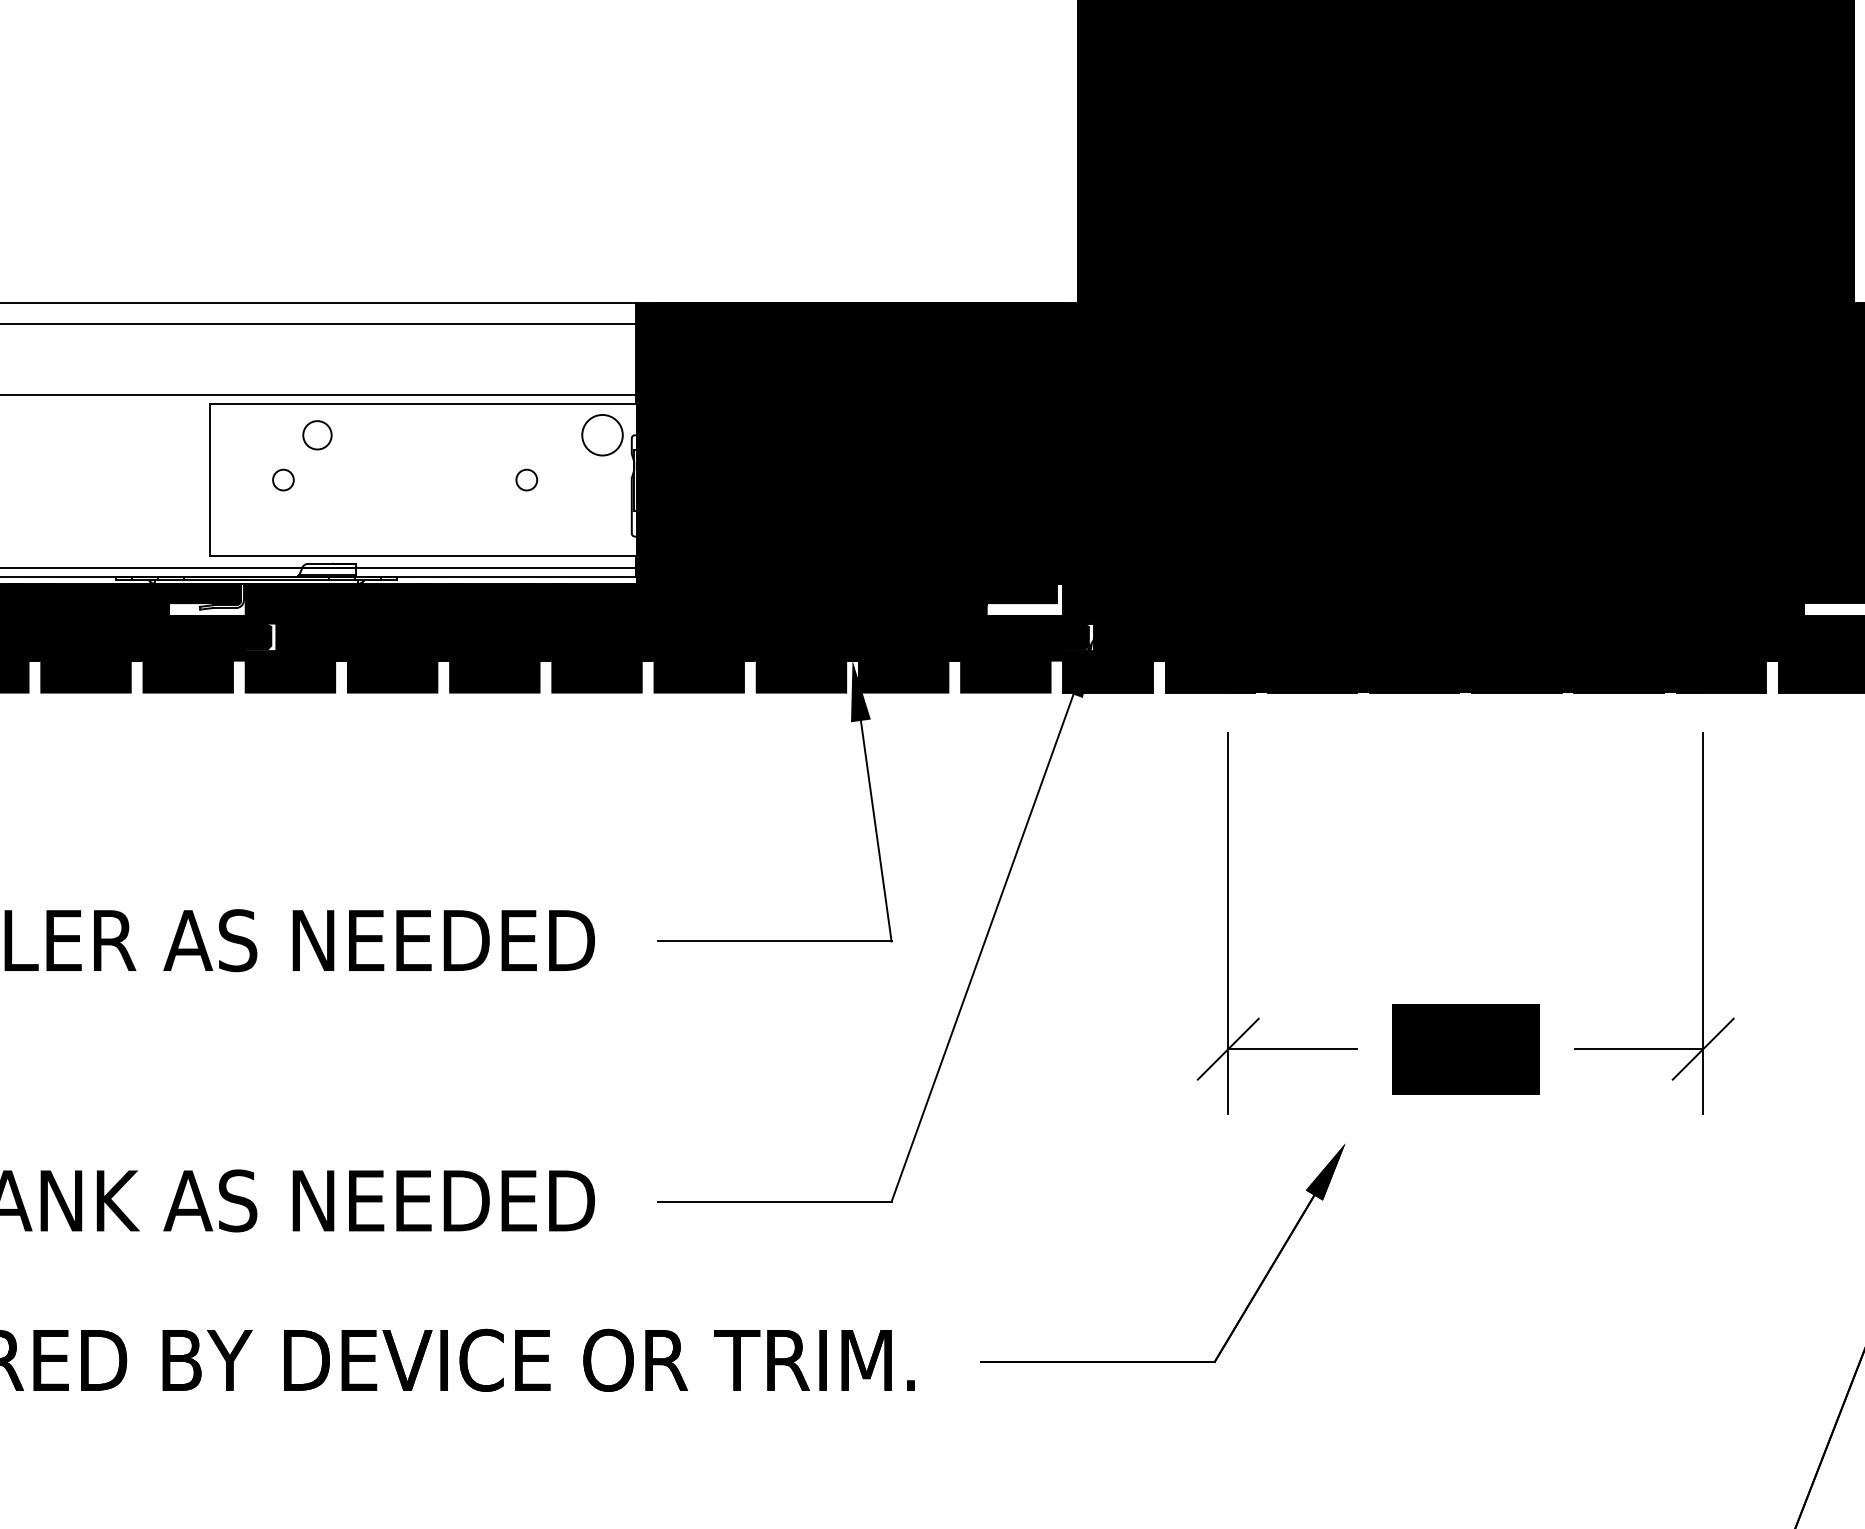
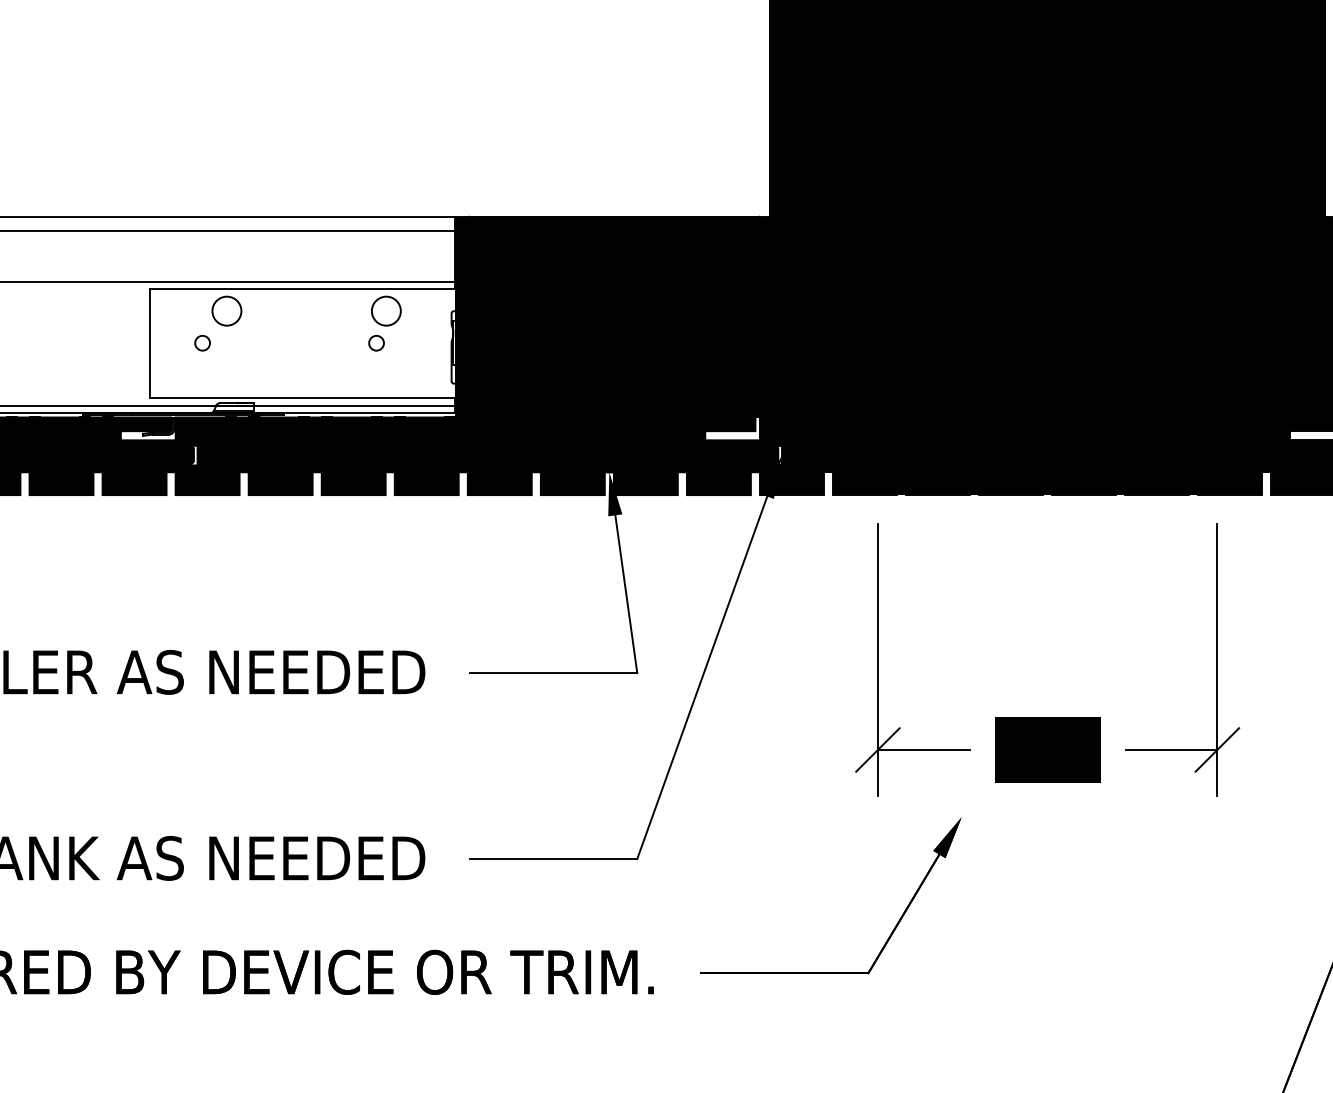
circle: (317, 435) -> (226, 311), size x1.43
circle: (602, 435) -> (386, 311), moved

